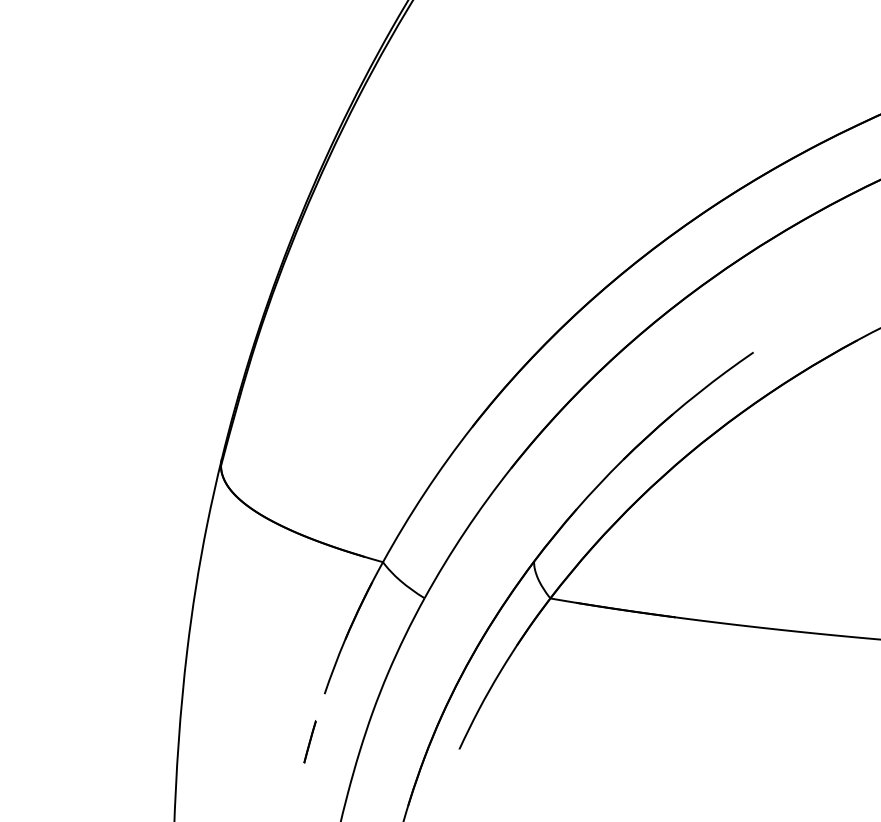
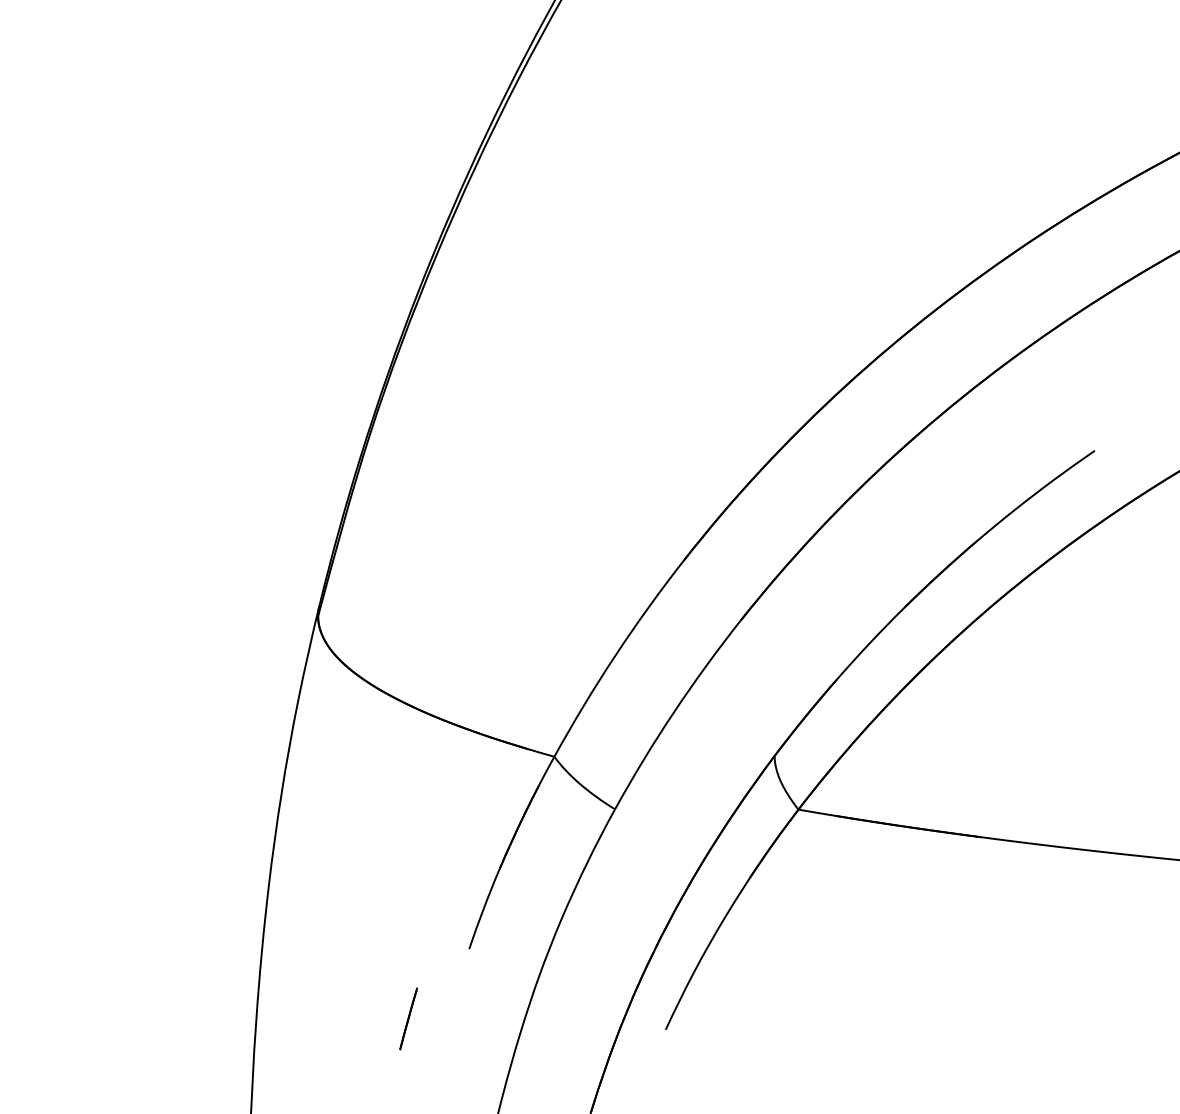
line: (309, 741) -> (407, 1018), moved

